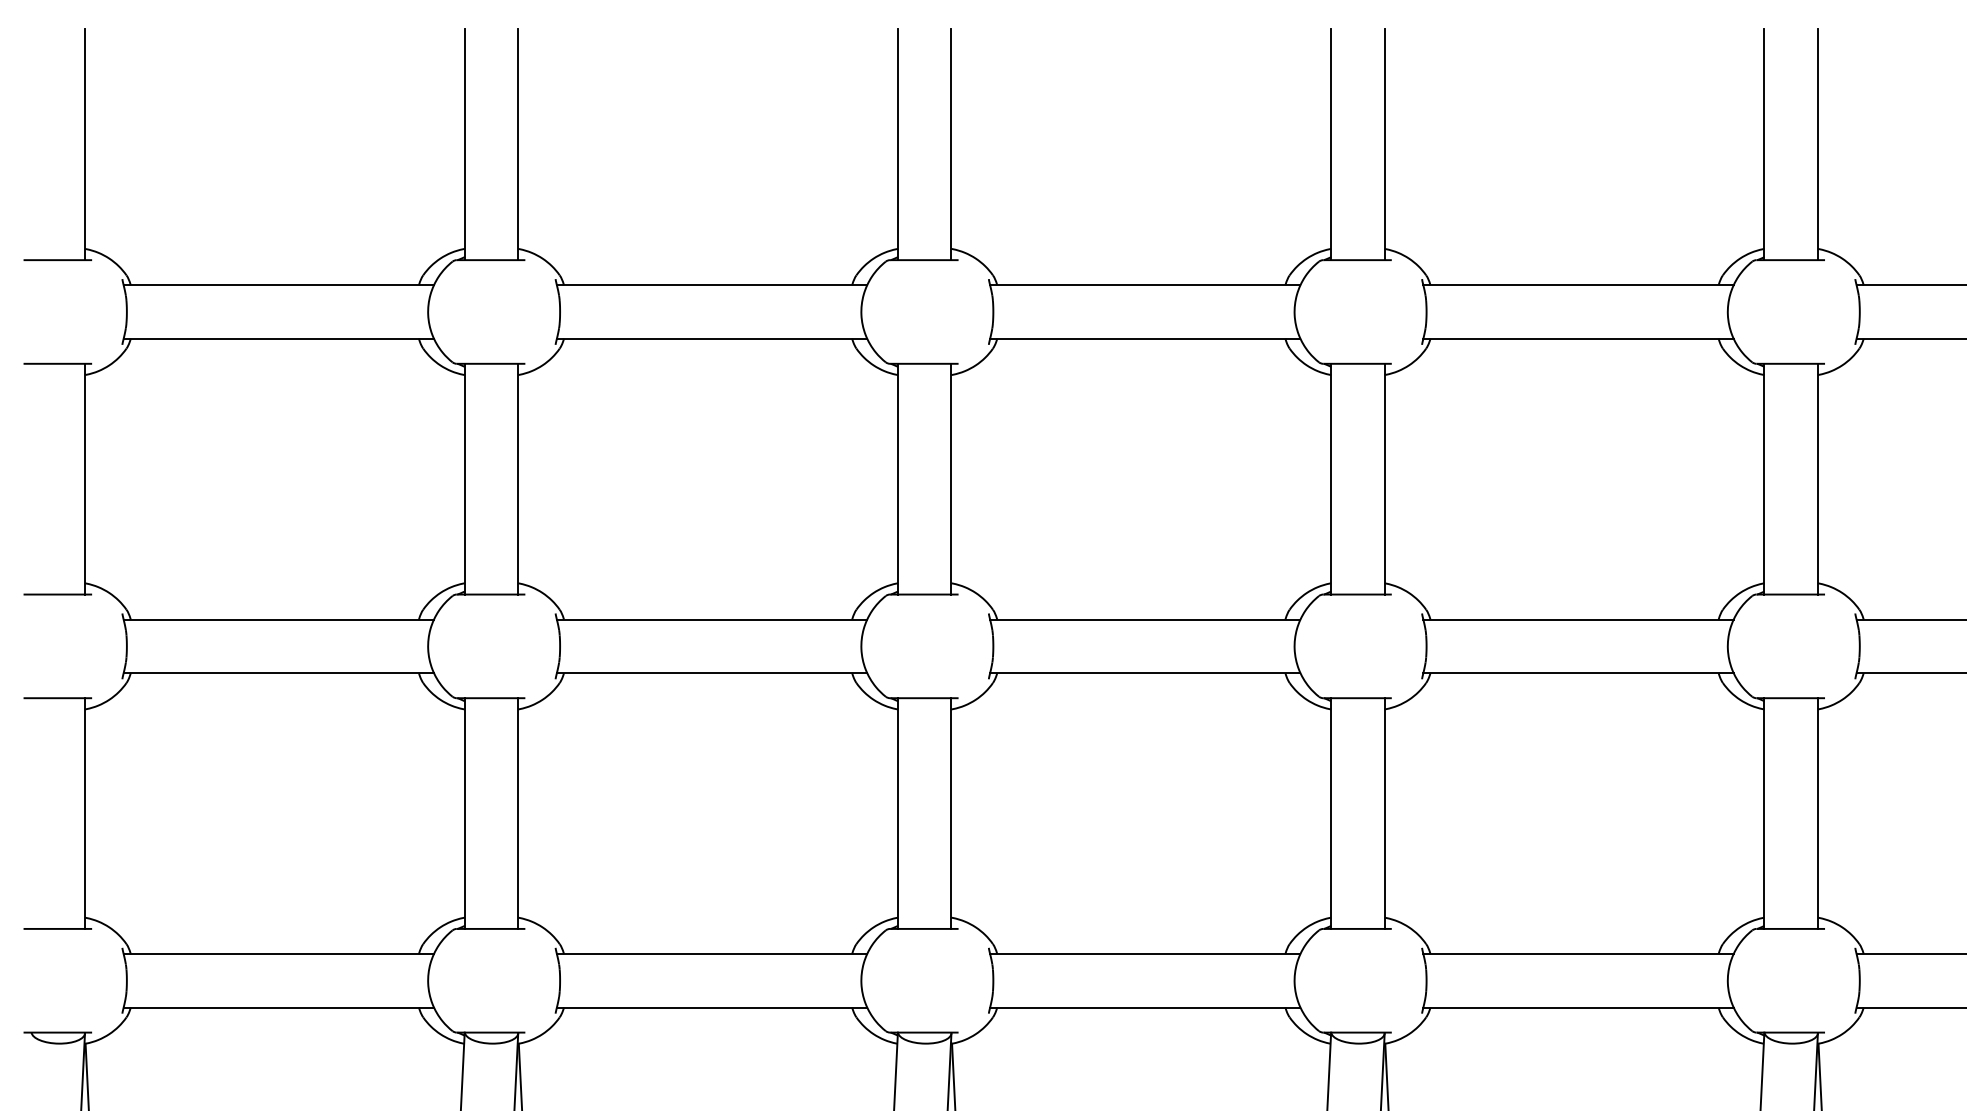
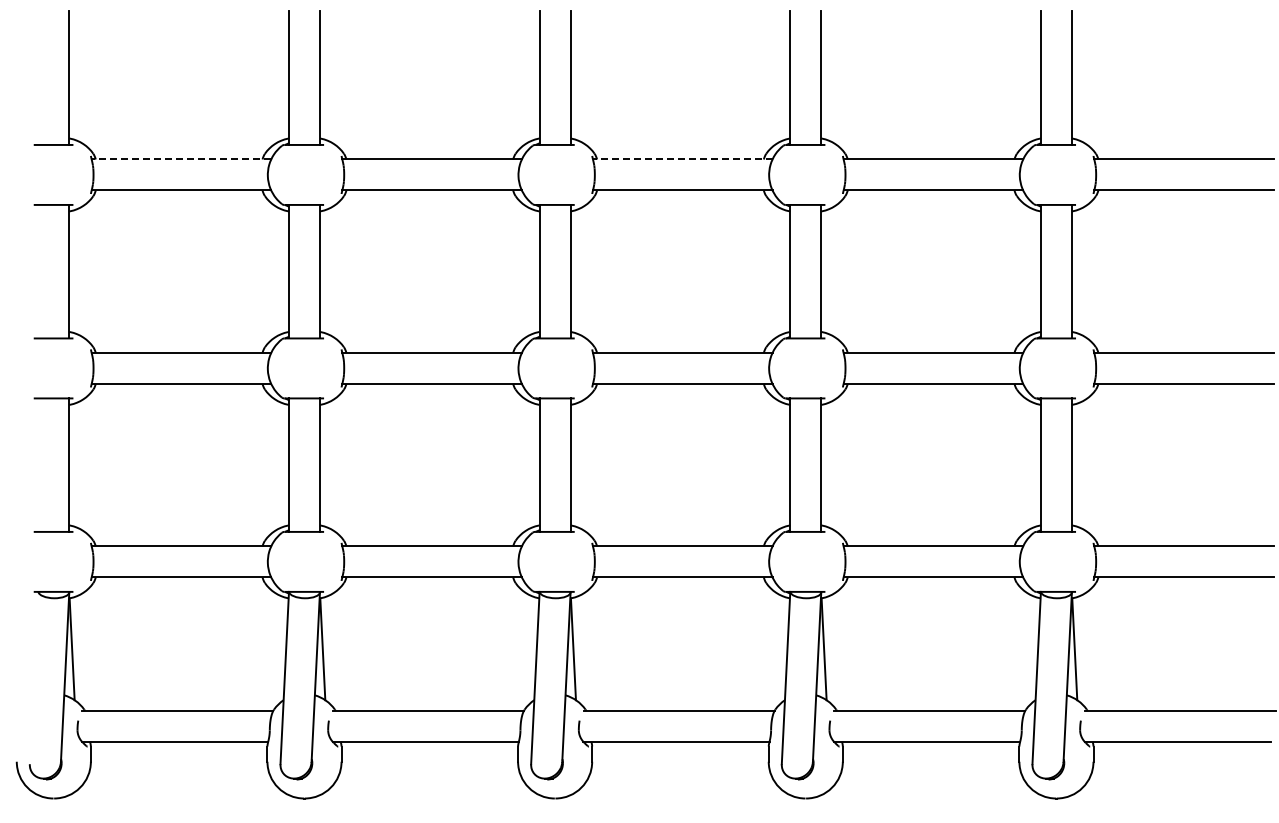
line: (278, 285) -> (181, 159), solid -> dashed
line: (1144, 285) -> (682, 159), solid -> dashed

